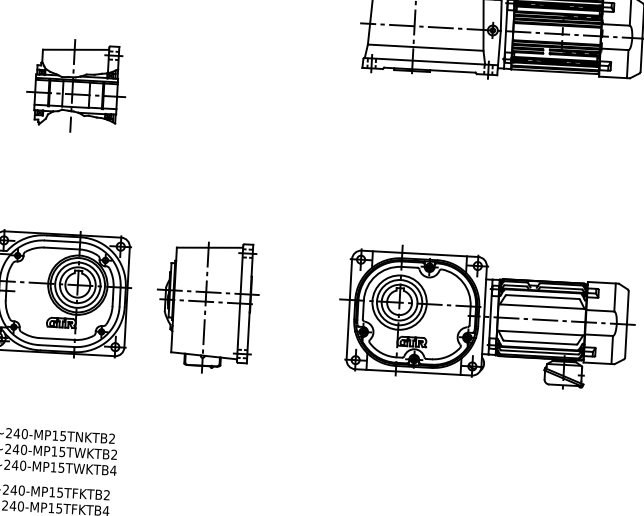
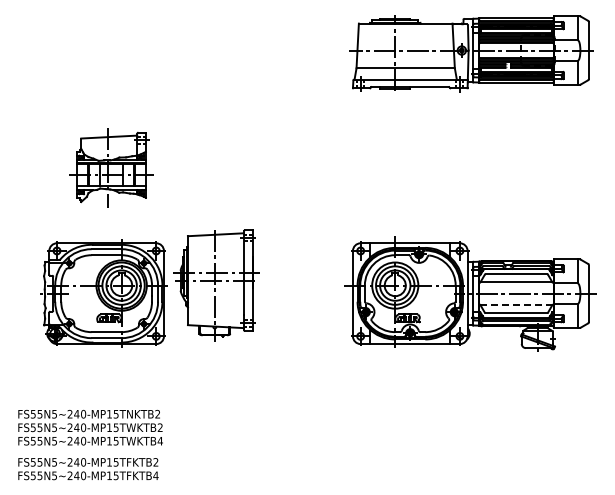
part: (76, 85) -> (111, 167), moved
part: (207, 307) -> (216, 285), moved
line: (540, 332) -> (516, 304), solid -> dashed

